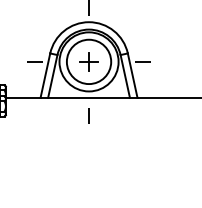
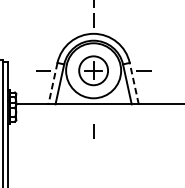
circle: (88, 61) -> (93, 70), size x0.7
line: (45, 75) -> (53, 83), solid -> dashed
line: (132, 75) -> (134, 83), solid -> dashed
line: (88, 115) -> (93, 130), moved

